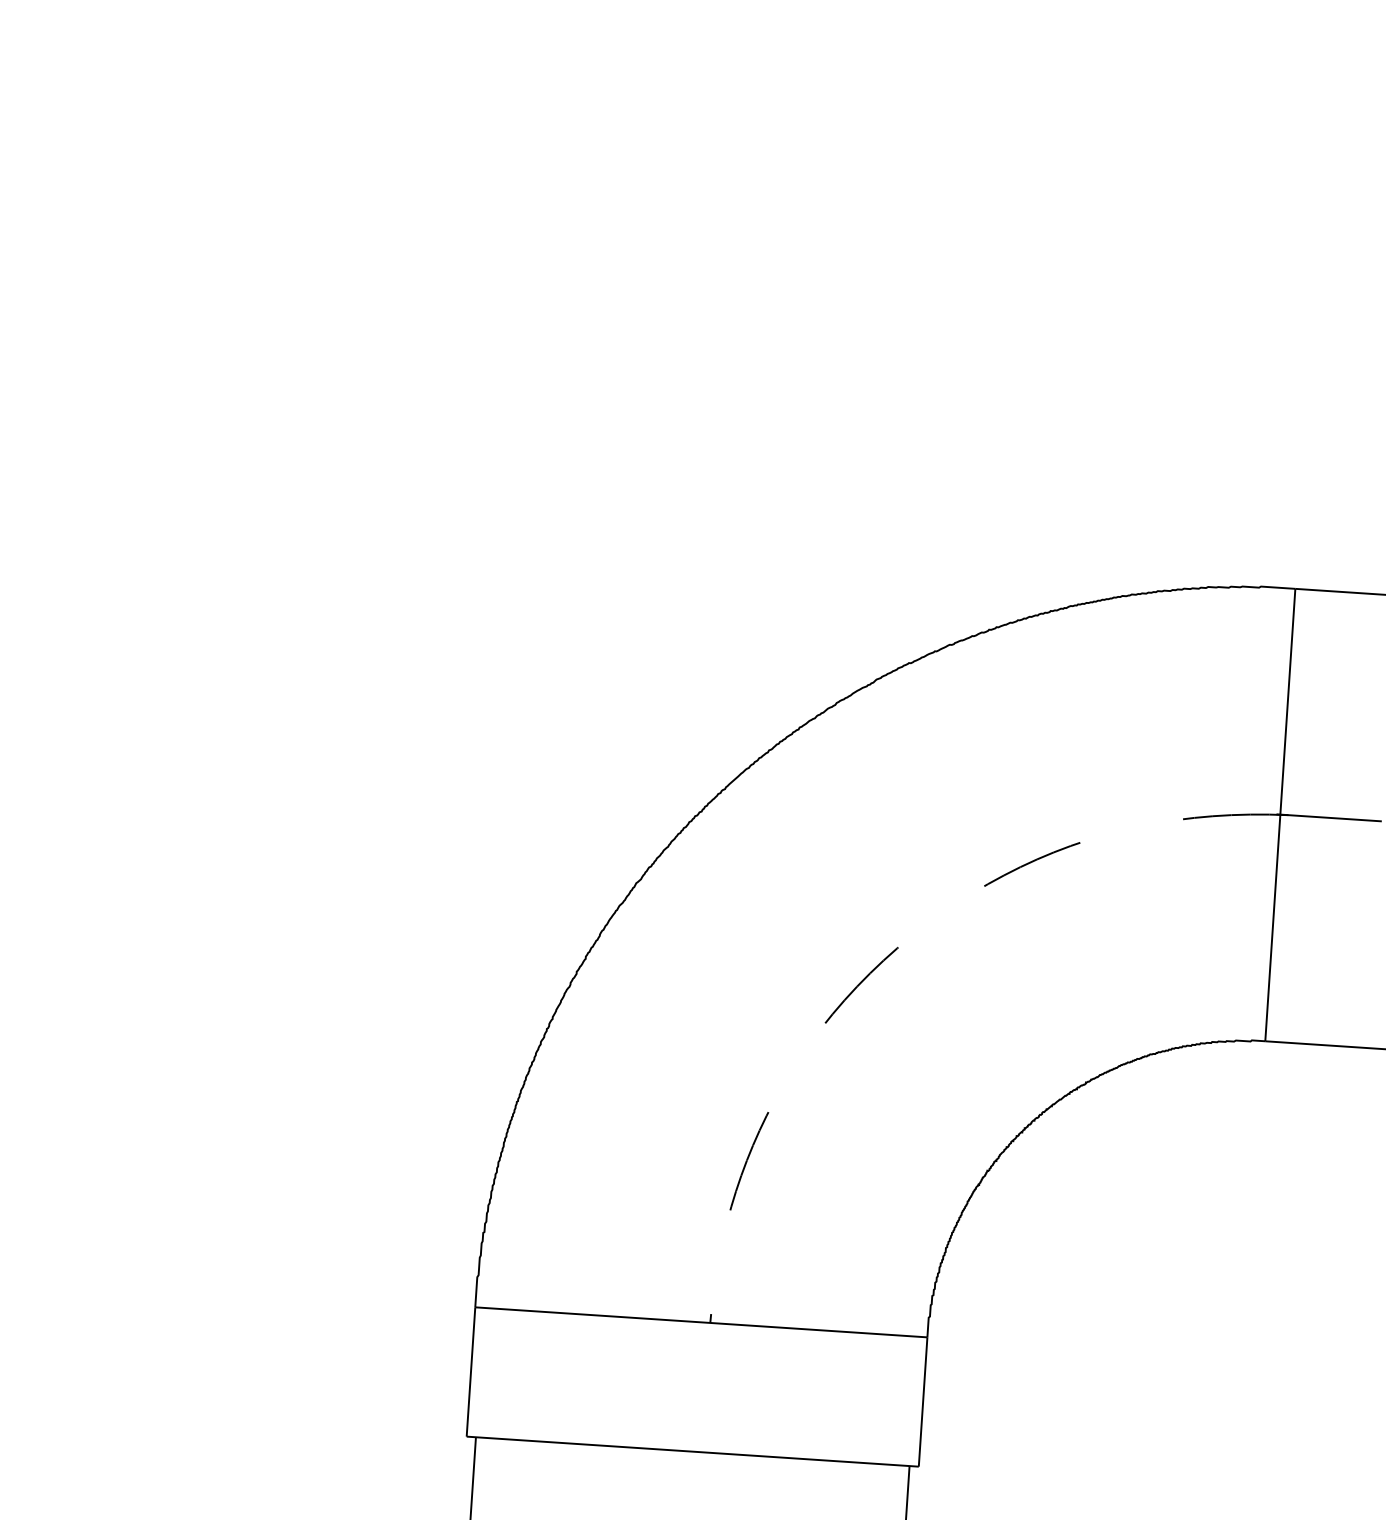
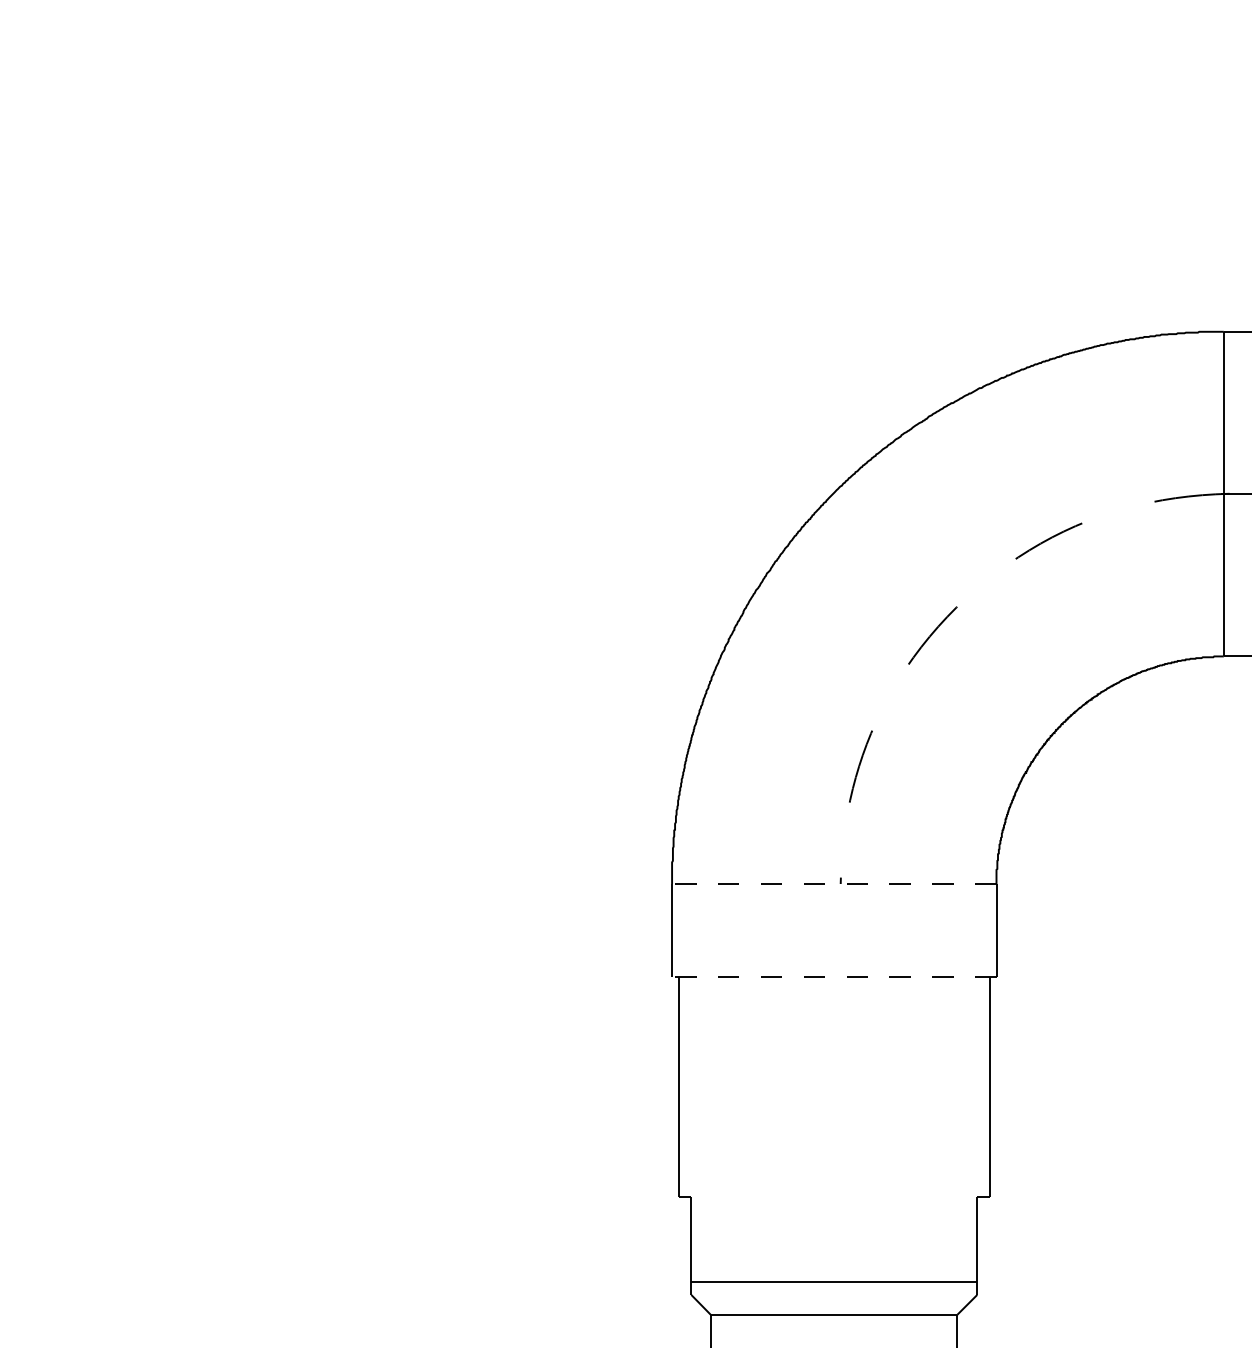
line: (700, 1321) -> (833, 883), solid -> dashed
line: (691, 1451) -> (833, 976), solid -> dashed

